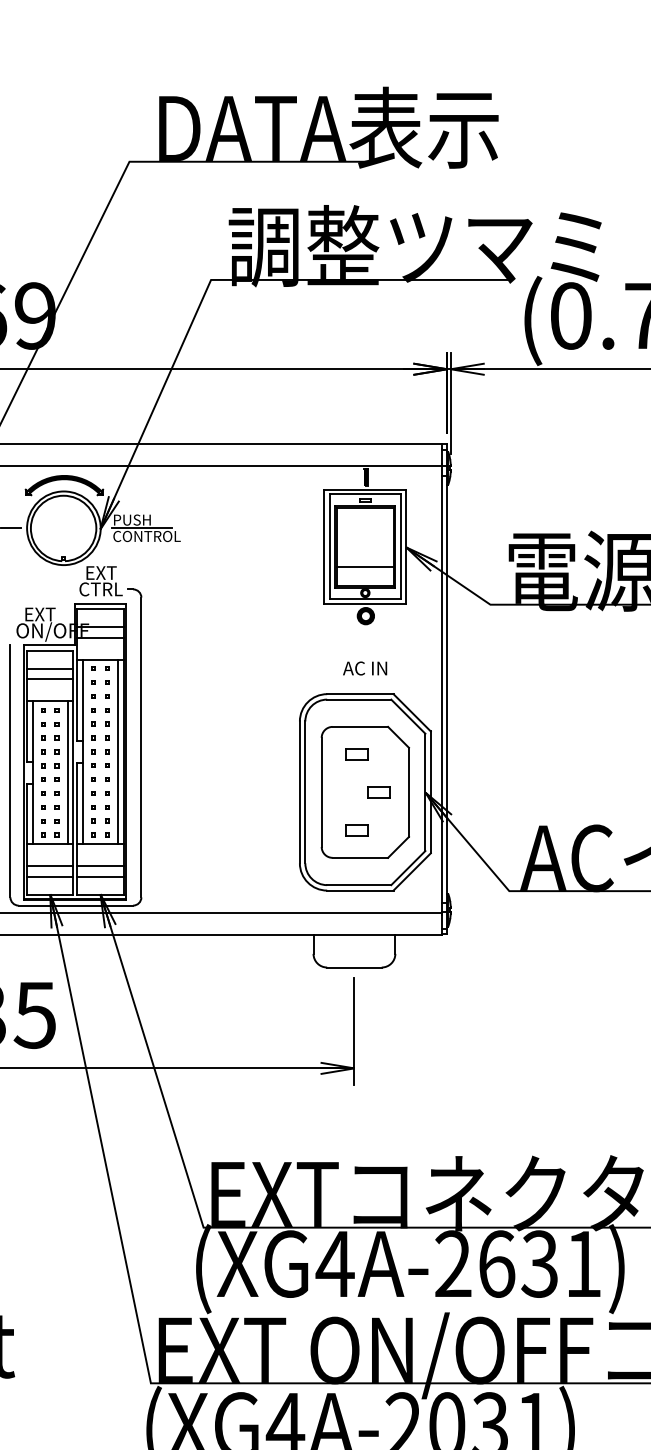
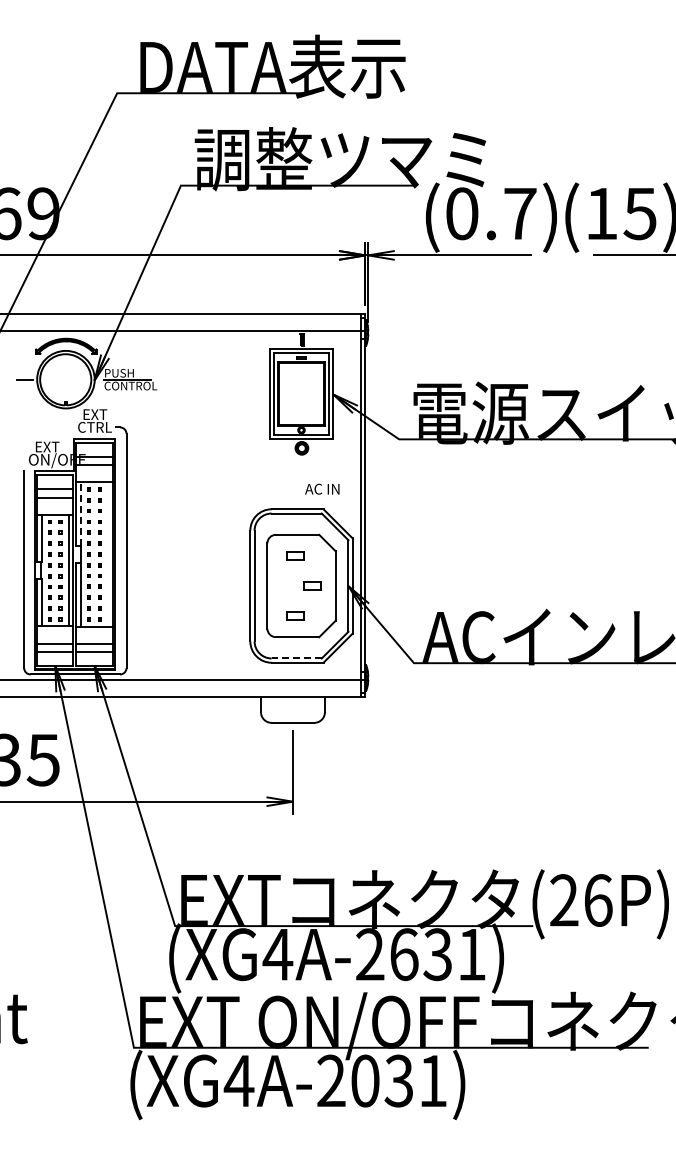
line: (365, 566) -> (301, 409), removed
text: (365, 667) -> (322, 488), moved
line: (82, 699) -> (80, 513), solid -> dashed
line: (118, 752) -> (108, 554), removed
line: (358, 885) -> (296, 658), solid -> dashed

